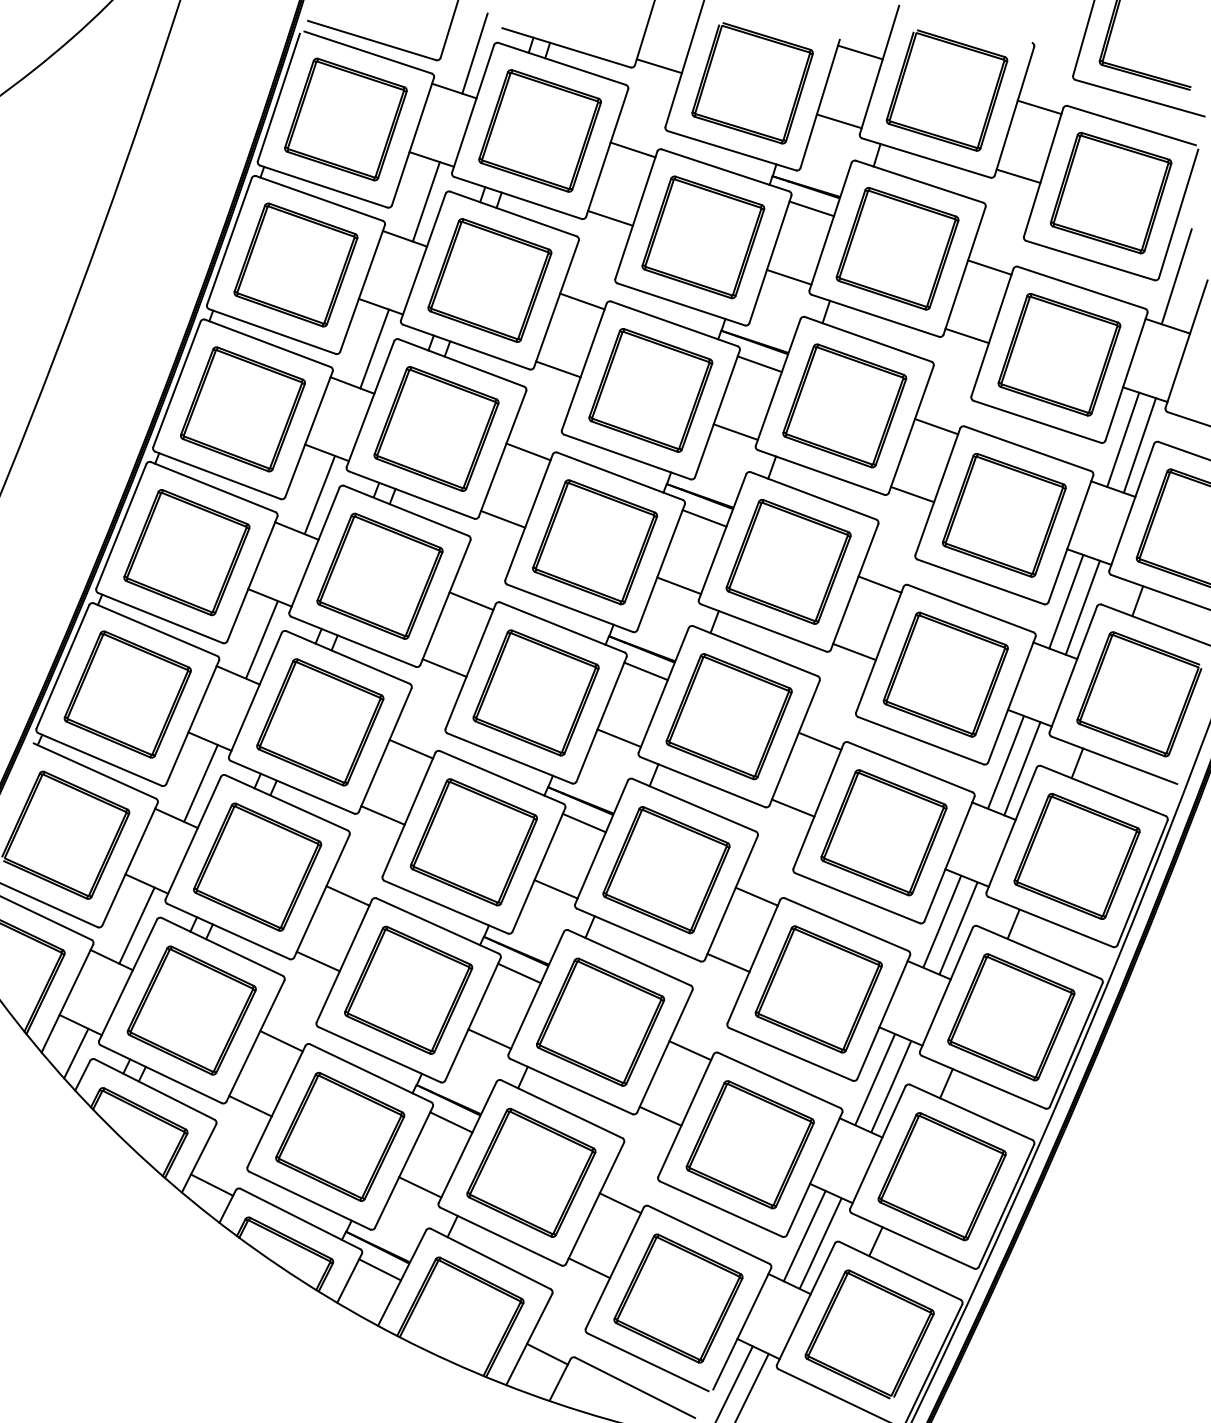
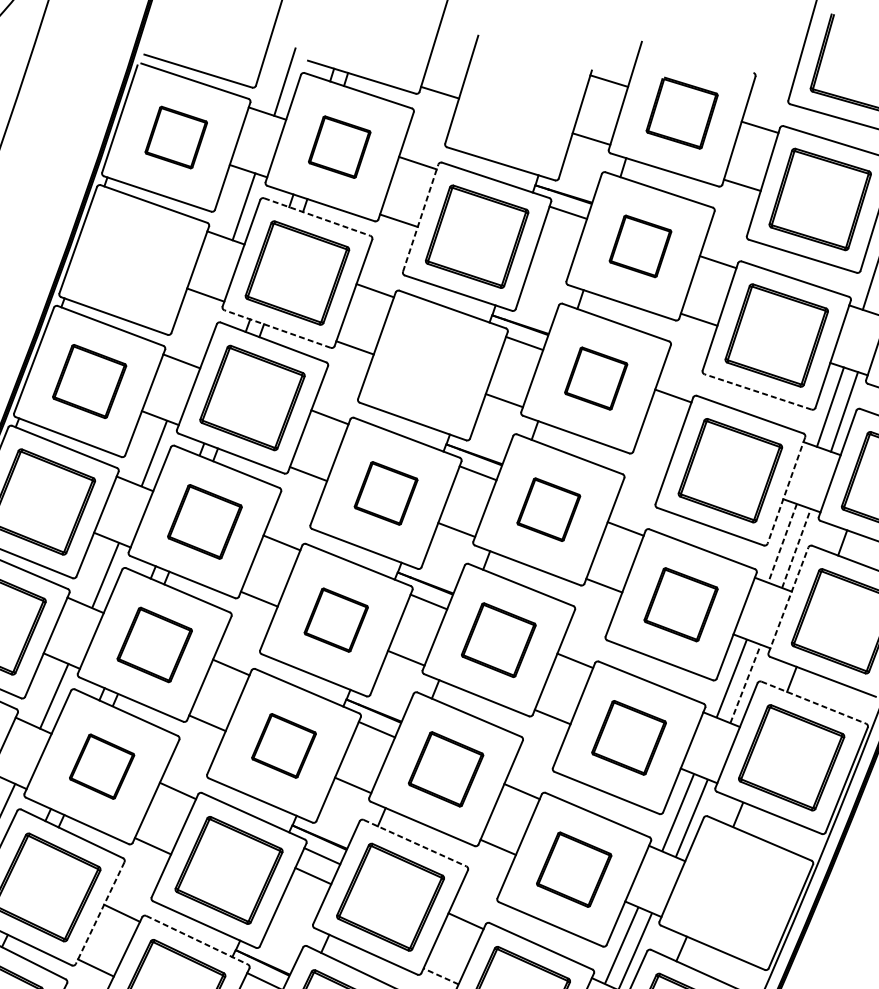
part: (752, 83) -> (518, 107), removed
part: (946, 90) -> (681, 113), size x0.7
part: (345, 119) -> (175, 137), size x0.6
part: (539, 130) -> (339, 146), size x0.6
line: (513, 213) -> (317, 216), solid -> dashed
line: (636, 215) -> (420, 218), solid -> dashed
part: (897, 248) -> (640, 246), size x0.6
part: (295, 264) -> (133, 259), removed
line: (788, 276) -> (548, 269), removed
line: (466, 347) -> (277, 329), solid -> dashed
line: (374, 348) -> (200, 330), removed
part: (650, 390) -> (432, 365), removed
part: (844, 405) -> (595, 378), size x0.6
part: (242, 409) -> (89, 381), size x0.7
line: (1037, 421) -> (758, 391), solid -> dashed
line: (912, 494) -> (653, 453), removed
line: (1070, 538) -> (786, 490), solid -> dashed
part: (595, 542) -> (386, 493), size x0.6
part: (788, 561) -> (548, 509), size x0.6
part: (379, 575) -> (204, 521), size x0.7
line: (1066, 601) -> (782, 543), solid -> dashed
line: (1082, 607) -> (796, 548), solid -> dashed
line: (1073, 669) -> (788, 600), solid -> dashed
part: (945, 674) -> (680, 604), size x0.7
part: (535, 692) -> (335, 619), size x0.6
part: (728, 716) -> (498, 639), size x0.7
part: (320, 722) -> (154, 645), size x0.7
line: (1022, 768) -> (745, 683), solid -> dashed
line: (1103, 790) -> (813, 702), solid -> dashed
part: (883, 832) -> (628, 737), size x0.7
part: (473, 842) -> (283, 746), size x0.6
part: (257, 866) -> (101, 766), size x0.6
part: (666, 870) -> (446, 769), size x0.7
line: (629, 957) -> (414, 842), solid -> dashed
part: (818, 989) -> (573, 869), size x0.7
part: (1011, 1017) -> (736, 893), removed
line: (489, 1038) -> (313, 875), moved
line: (255, 1041) -> (100, 913), solid -> dashed
line: (370, 1073) -> (196, 940), solid -> dashed
line: (660, 1116) -> (441, 976), solid -> dashed

